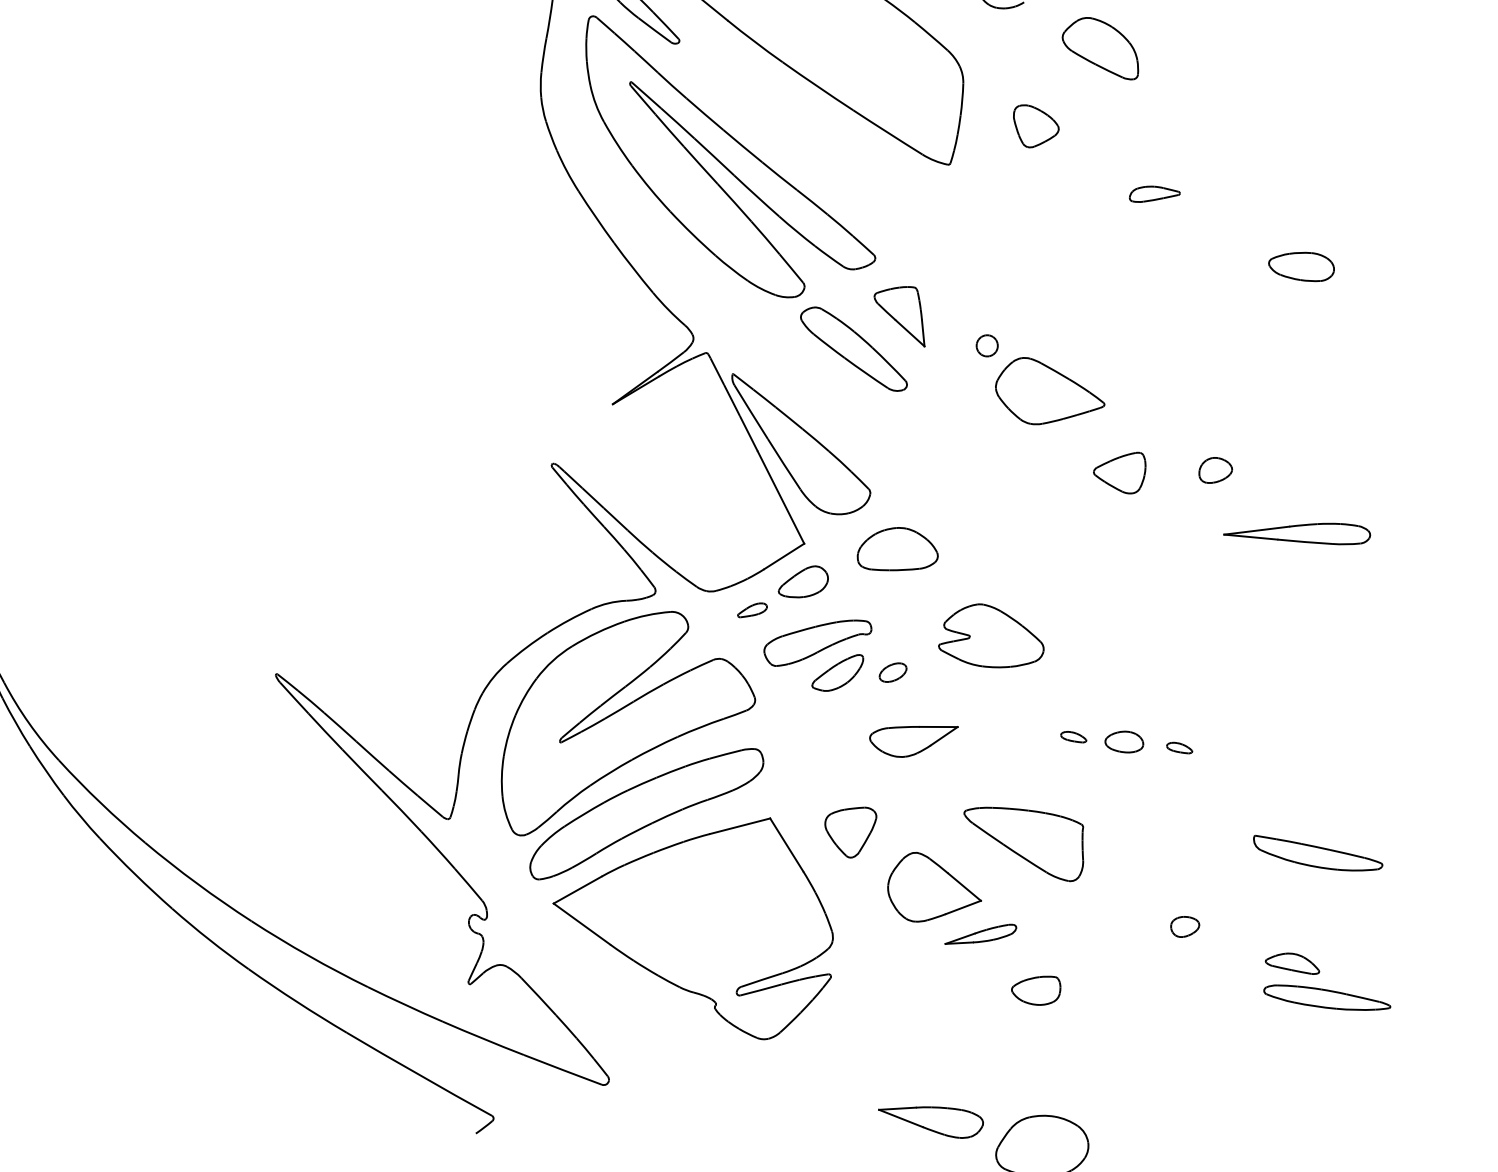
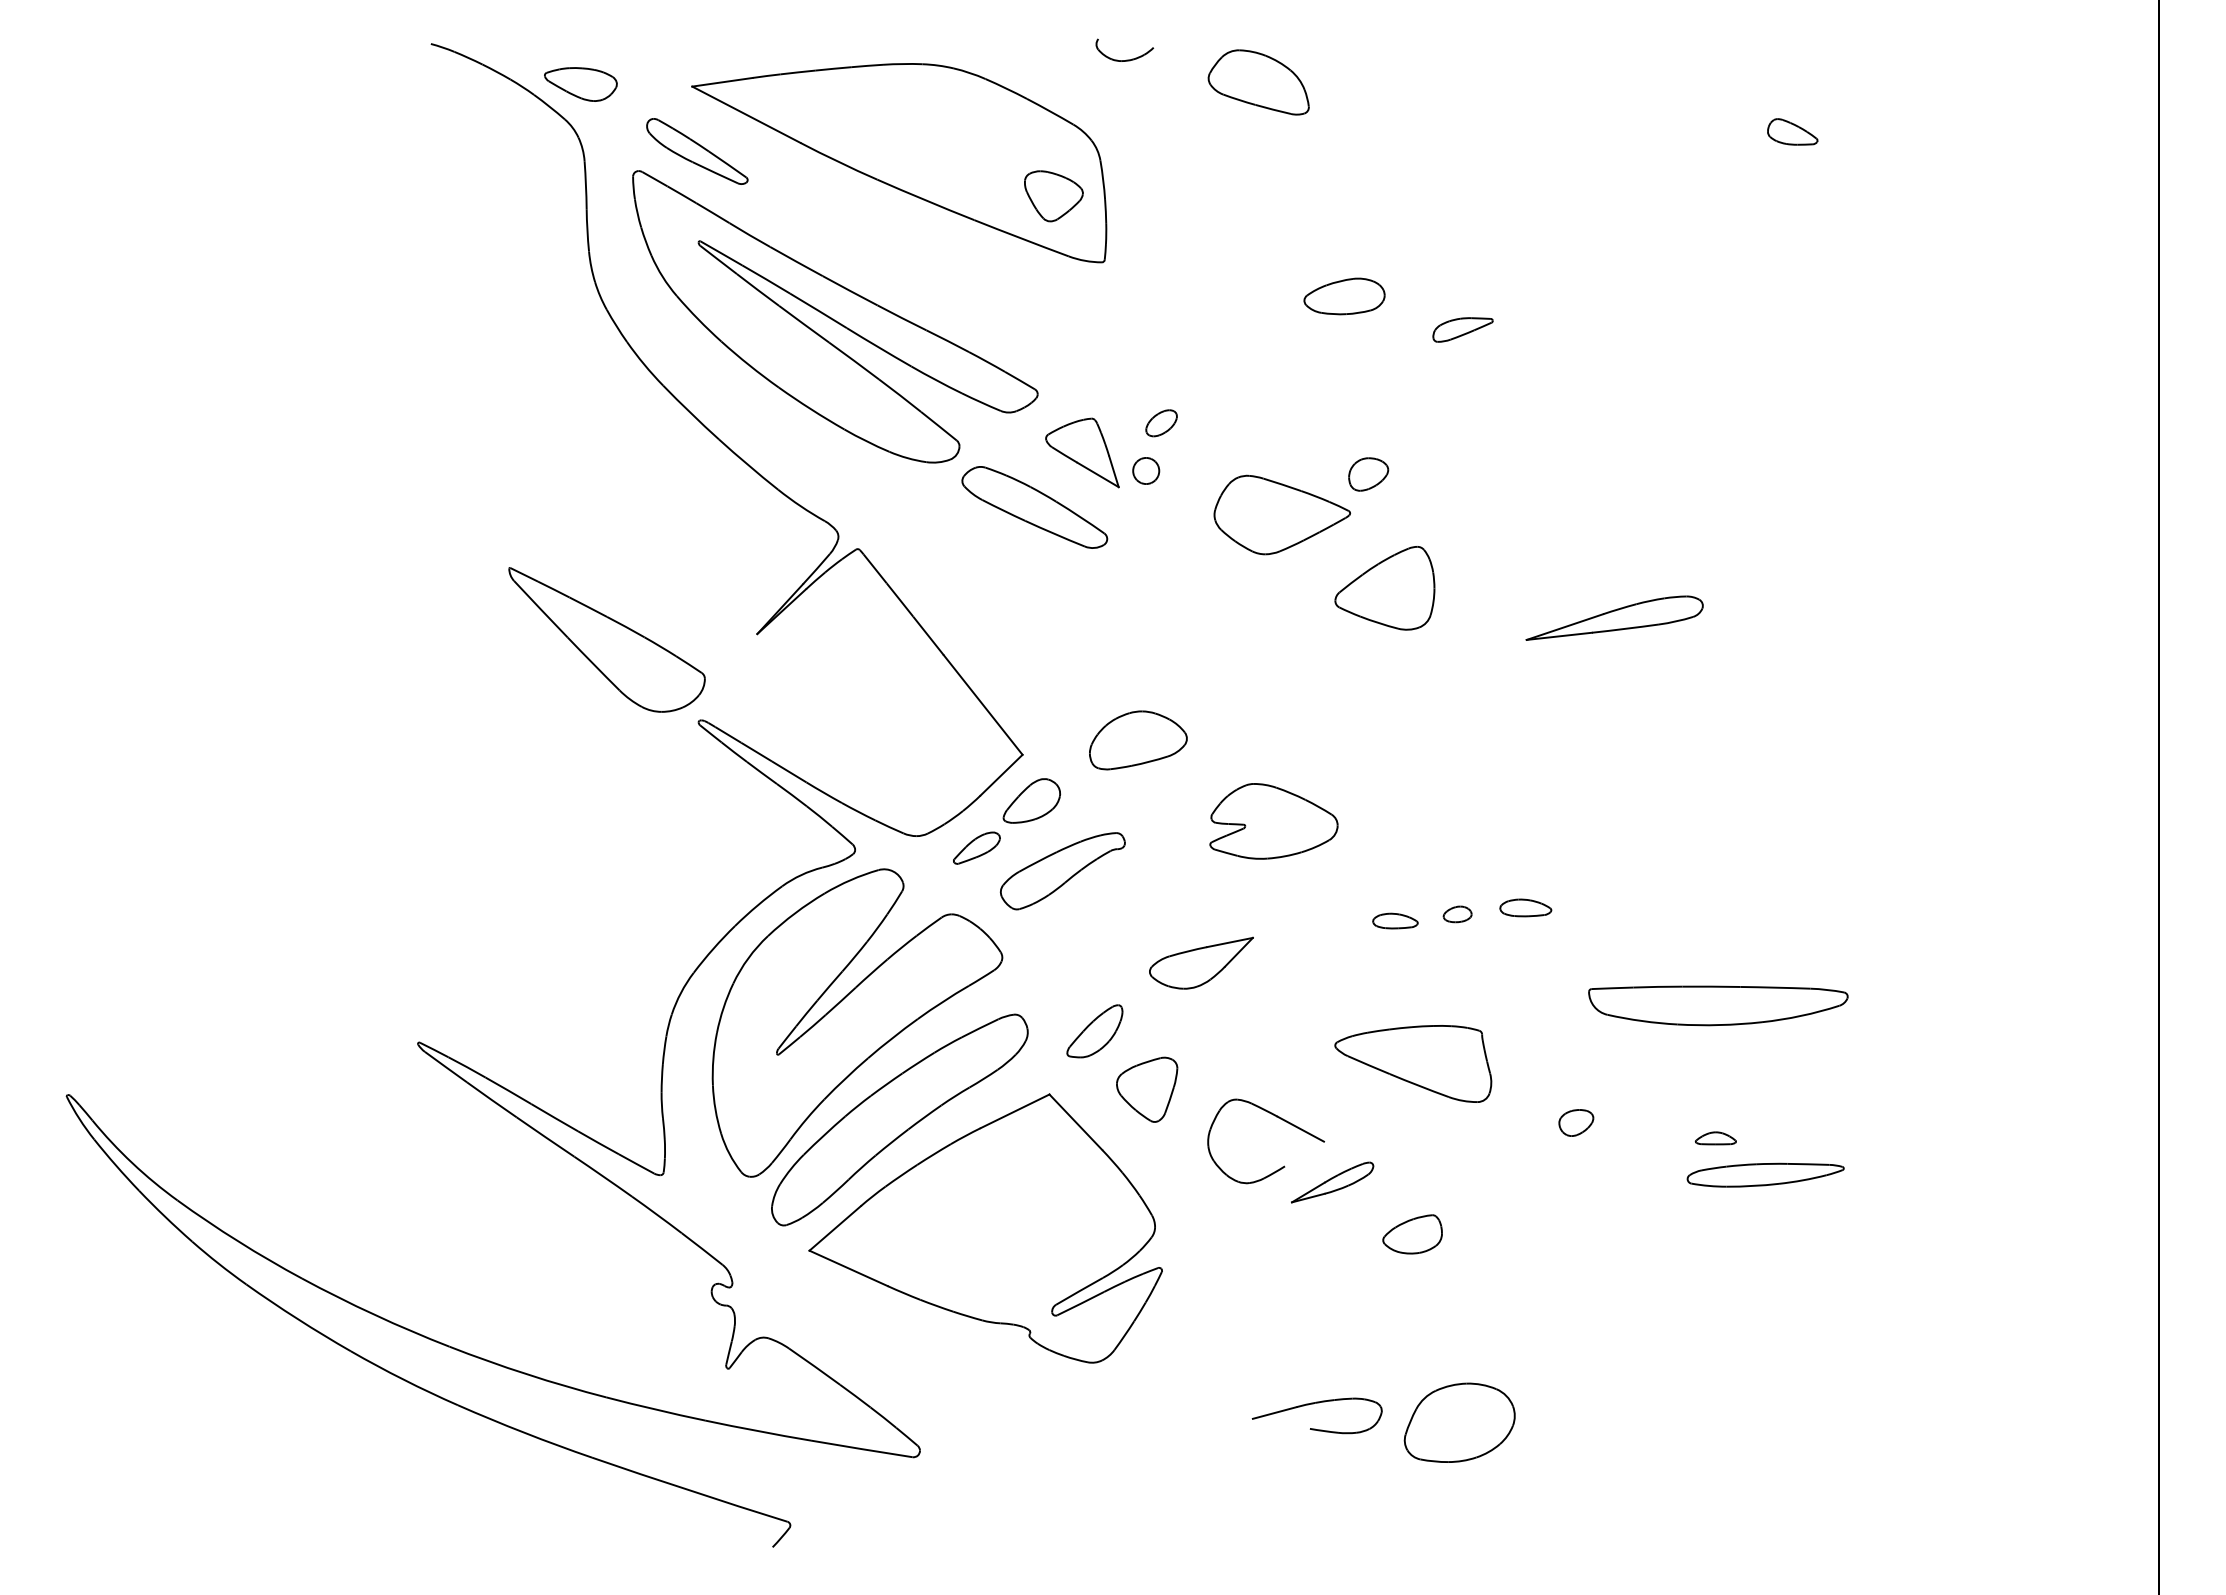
part: (1034, 127) -> (1053, 196), moved
part: (1154, 195) -> (1462, 329), moved
part: (1301, 265) -> (1344, 296), moved
part: (987, 345) -> (1146, 470), moved
part: (798, 446) -> (606, 639), moved
part: (1119, 469) -> (1384, 587), size x1.6
part: (1215, 471) -> (1368, 474), moved
part: (752, 610) -> (976, 848), size x1.4
part: (837, 672) -> (1094, 1031), moved
part: (893, 672) -> (1161, 423), moved
part: (1073, 737) -> (1395, 921), size x1.4
part: (1124, 741) -> (1457, 914), size x0.6
part: (1179, 748) -> (1525, 908), size x1.6
part: (1023, 839) -> (1413, 1063), moved
part: (1317, 856) -> (1718, 1005), size x1.6
line: (962, 906) -> (1303, 1153), removed
part: (1293, 962) -> (1715, 1138), size x0.6
line: (900, 1118) -> (1280, 1423), removed

